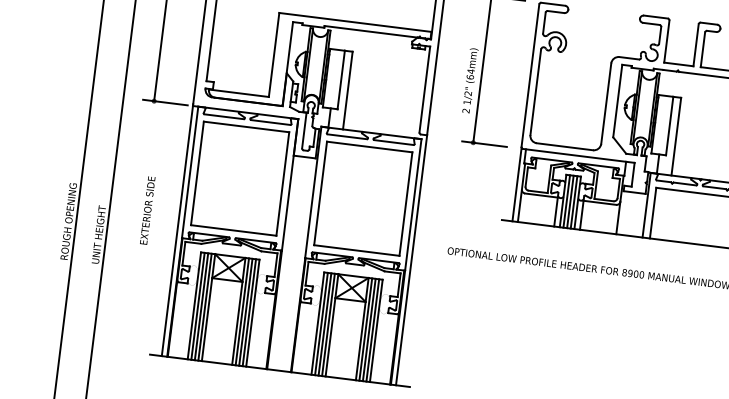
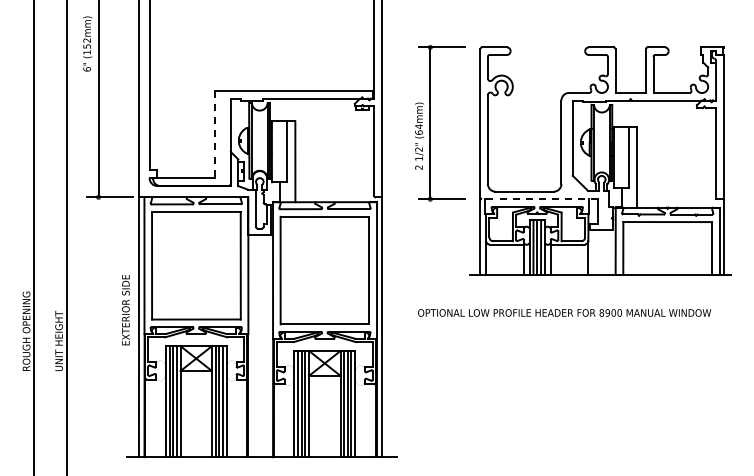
line: (274, 54) -> (215, 134), solid -> dashed
line: (579, 156) -> (540, 199), solid -> dashed
text: (147, 210) -> (125, 310), moved

